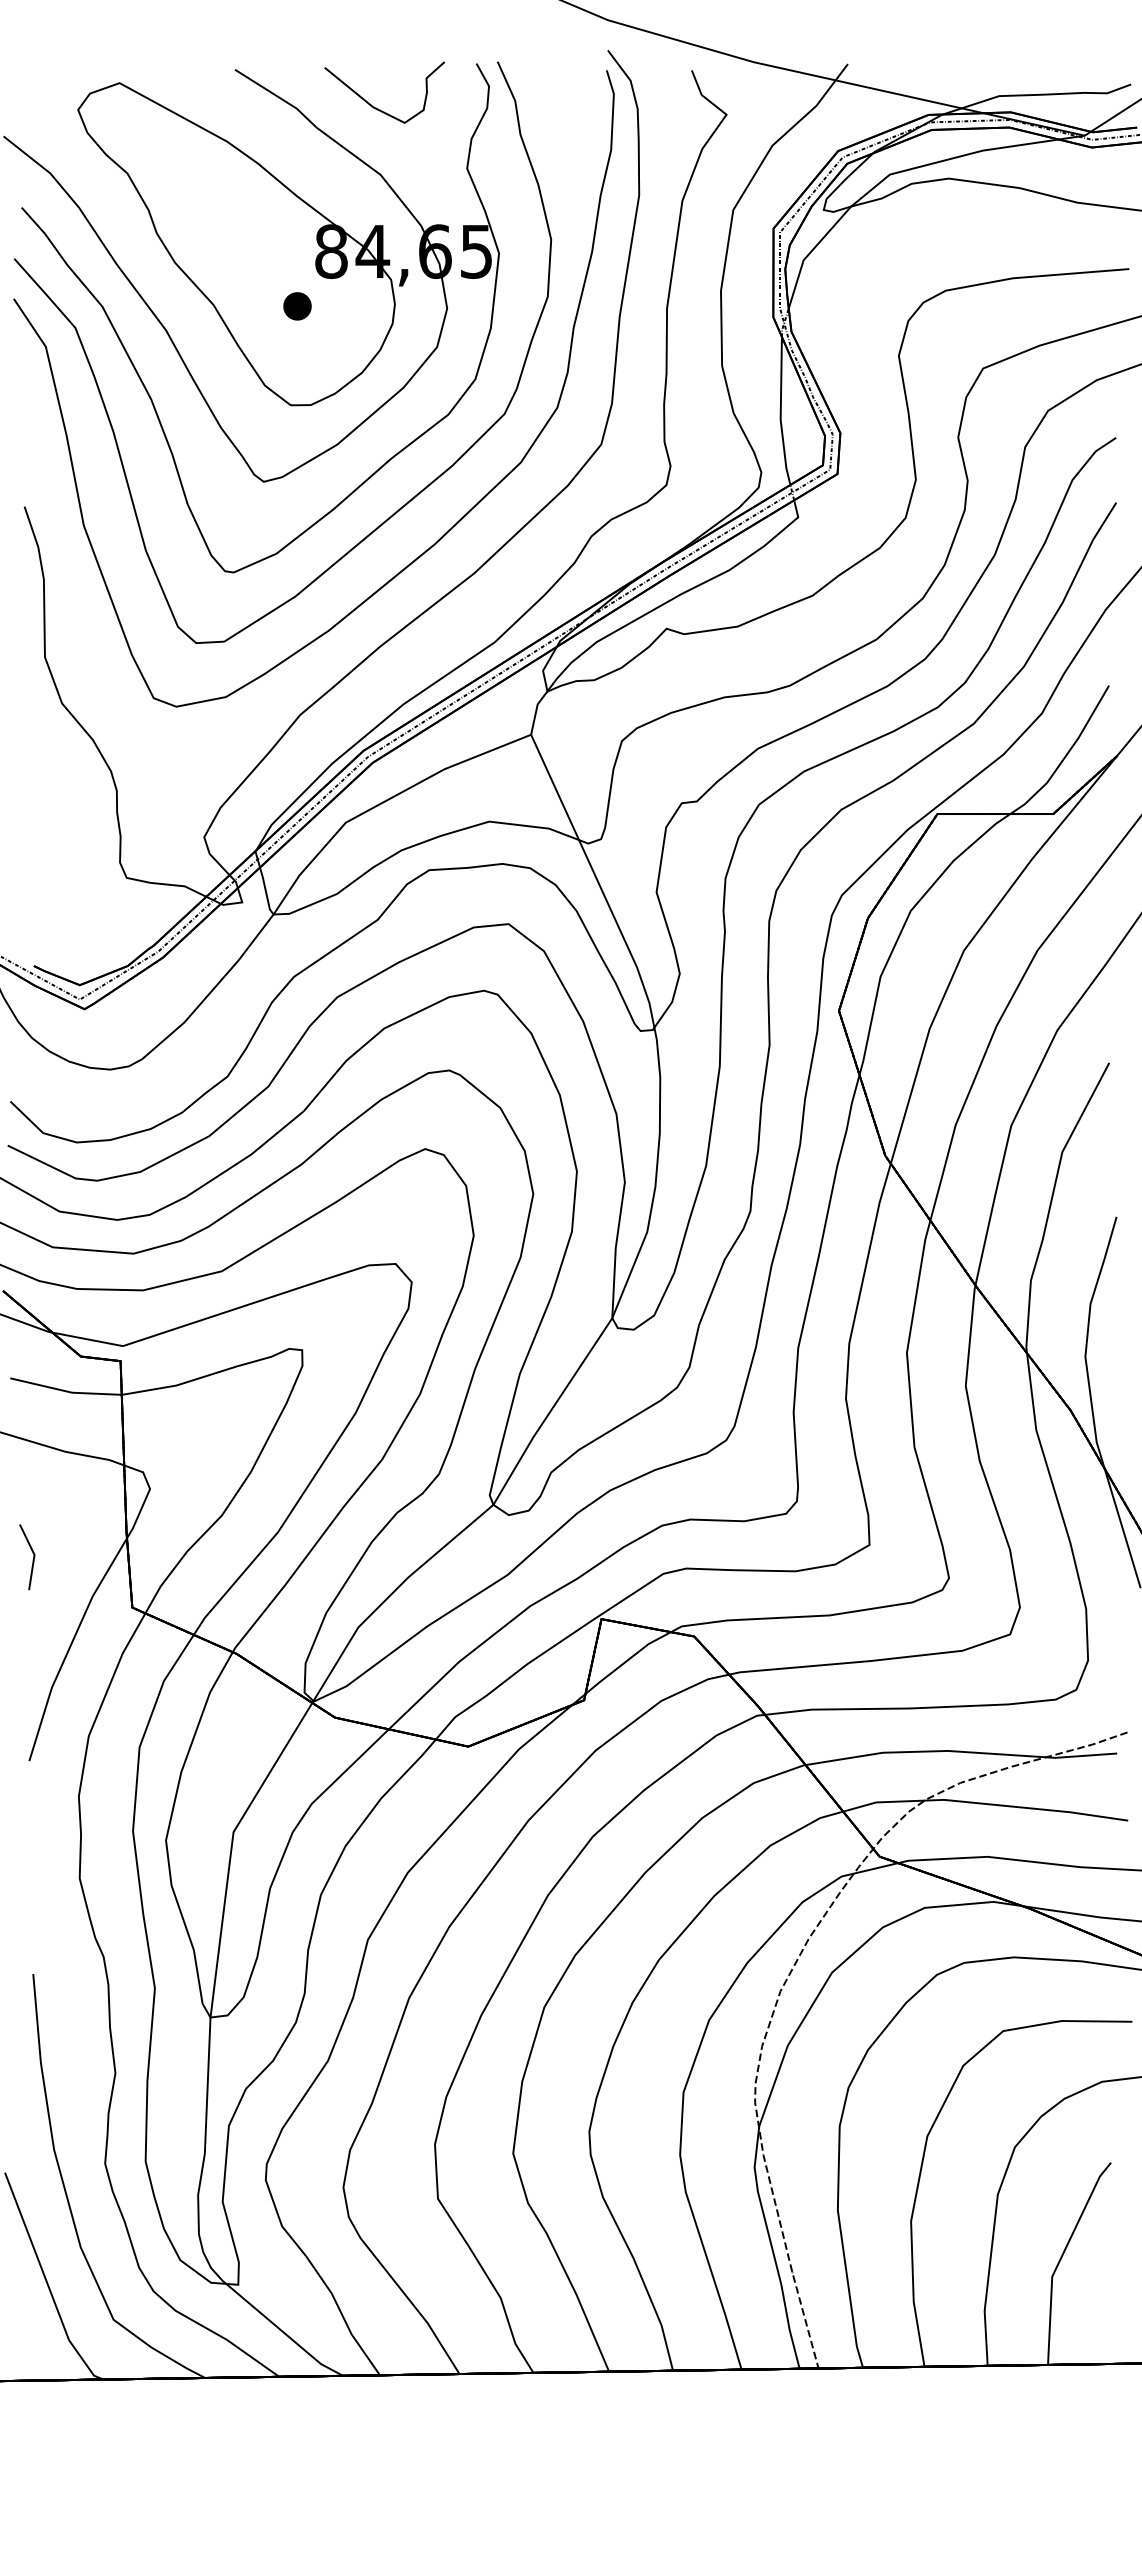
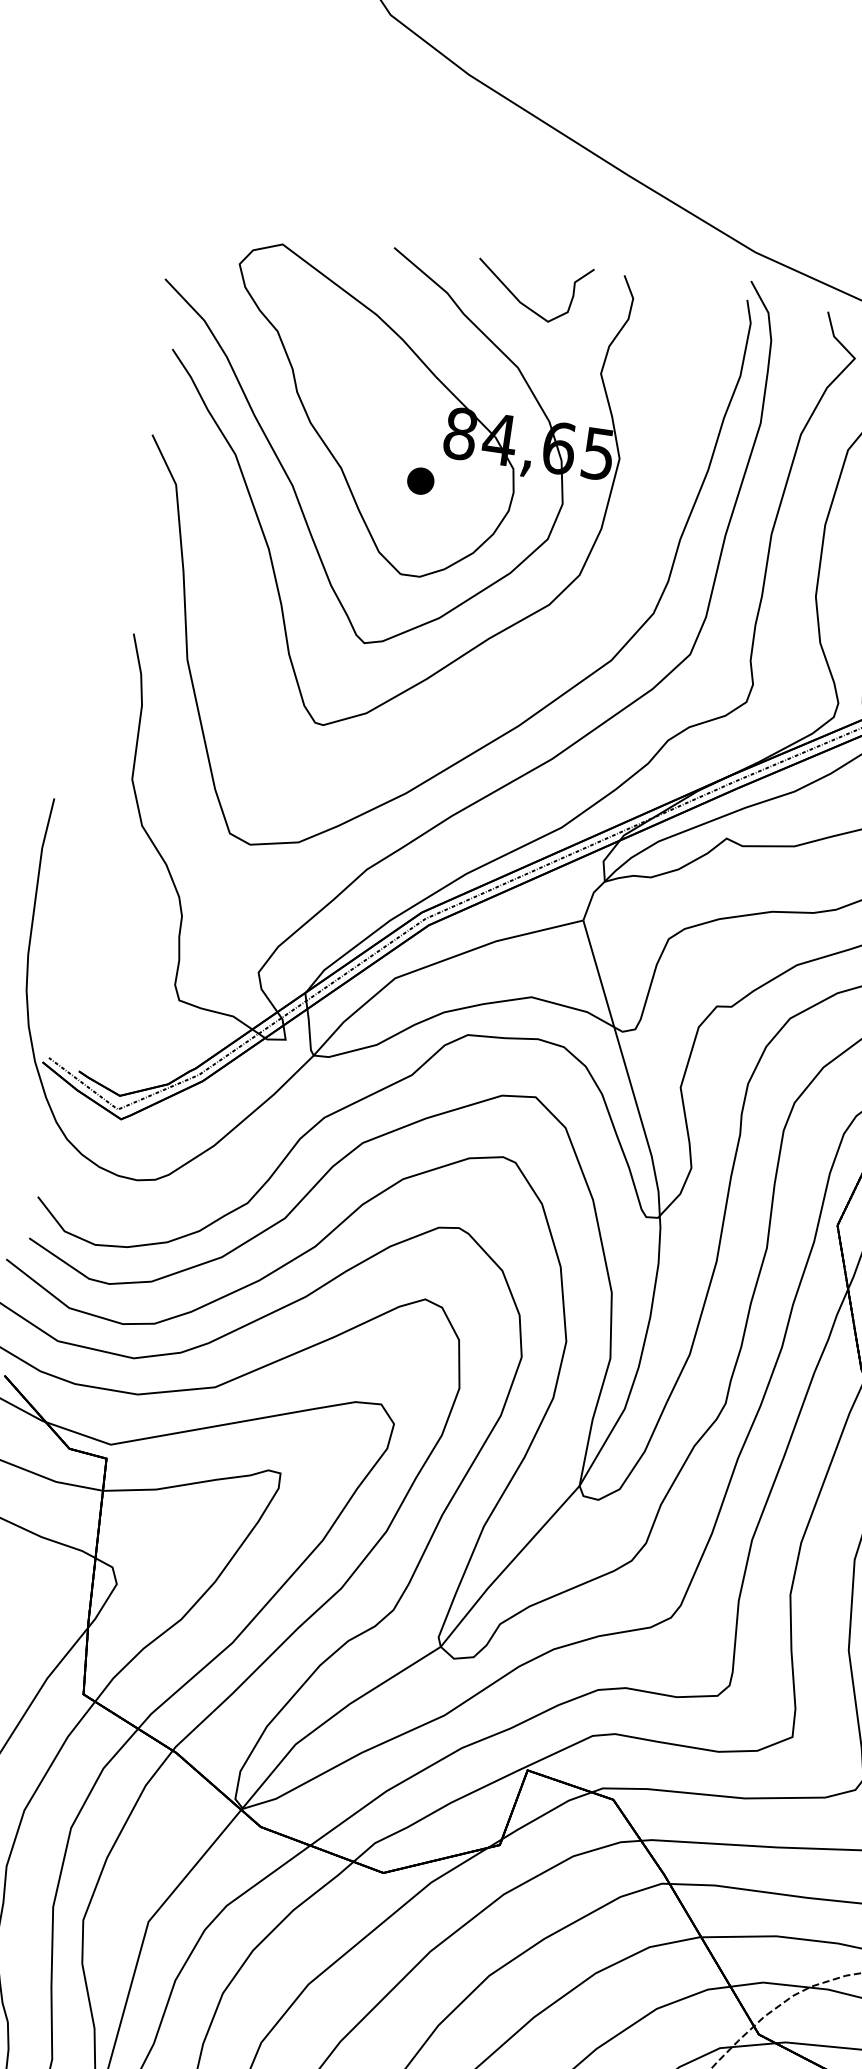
curve: (109, 416) -> (226, 559), removed

